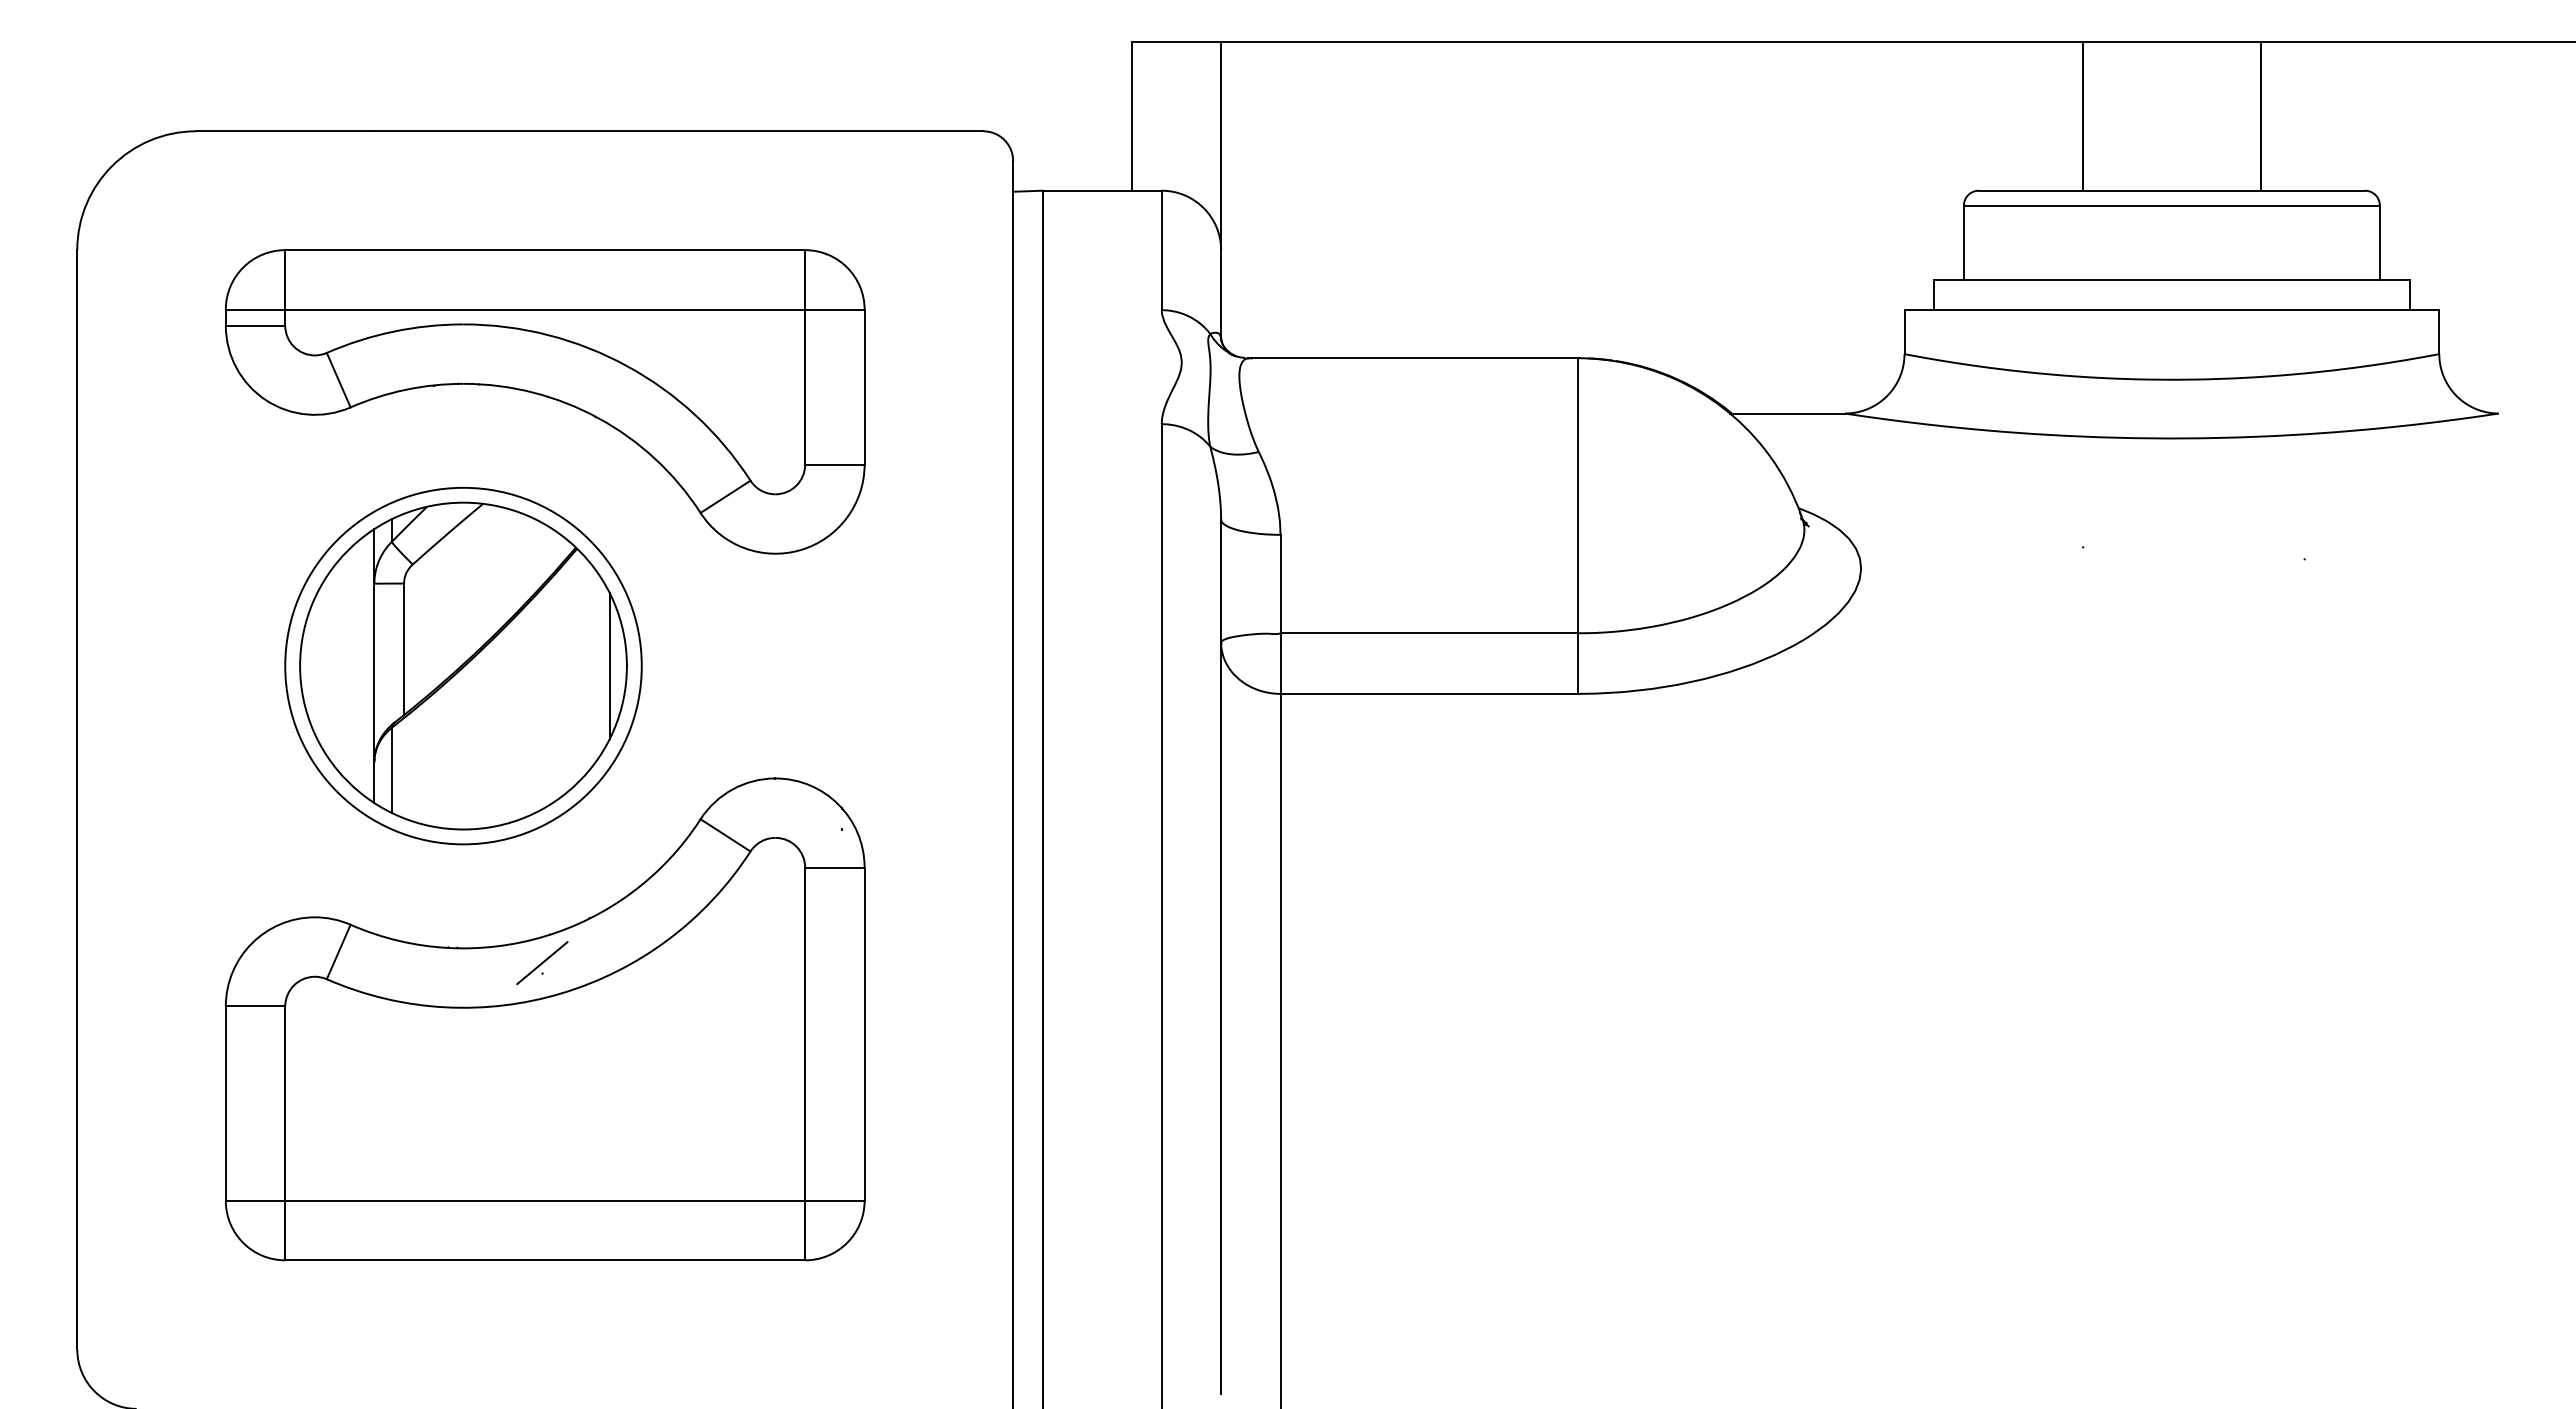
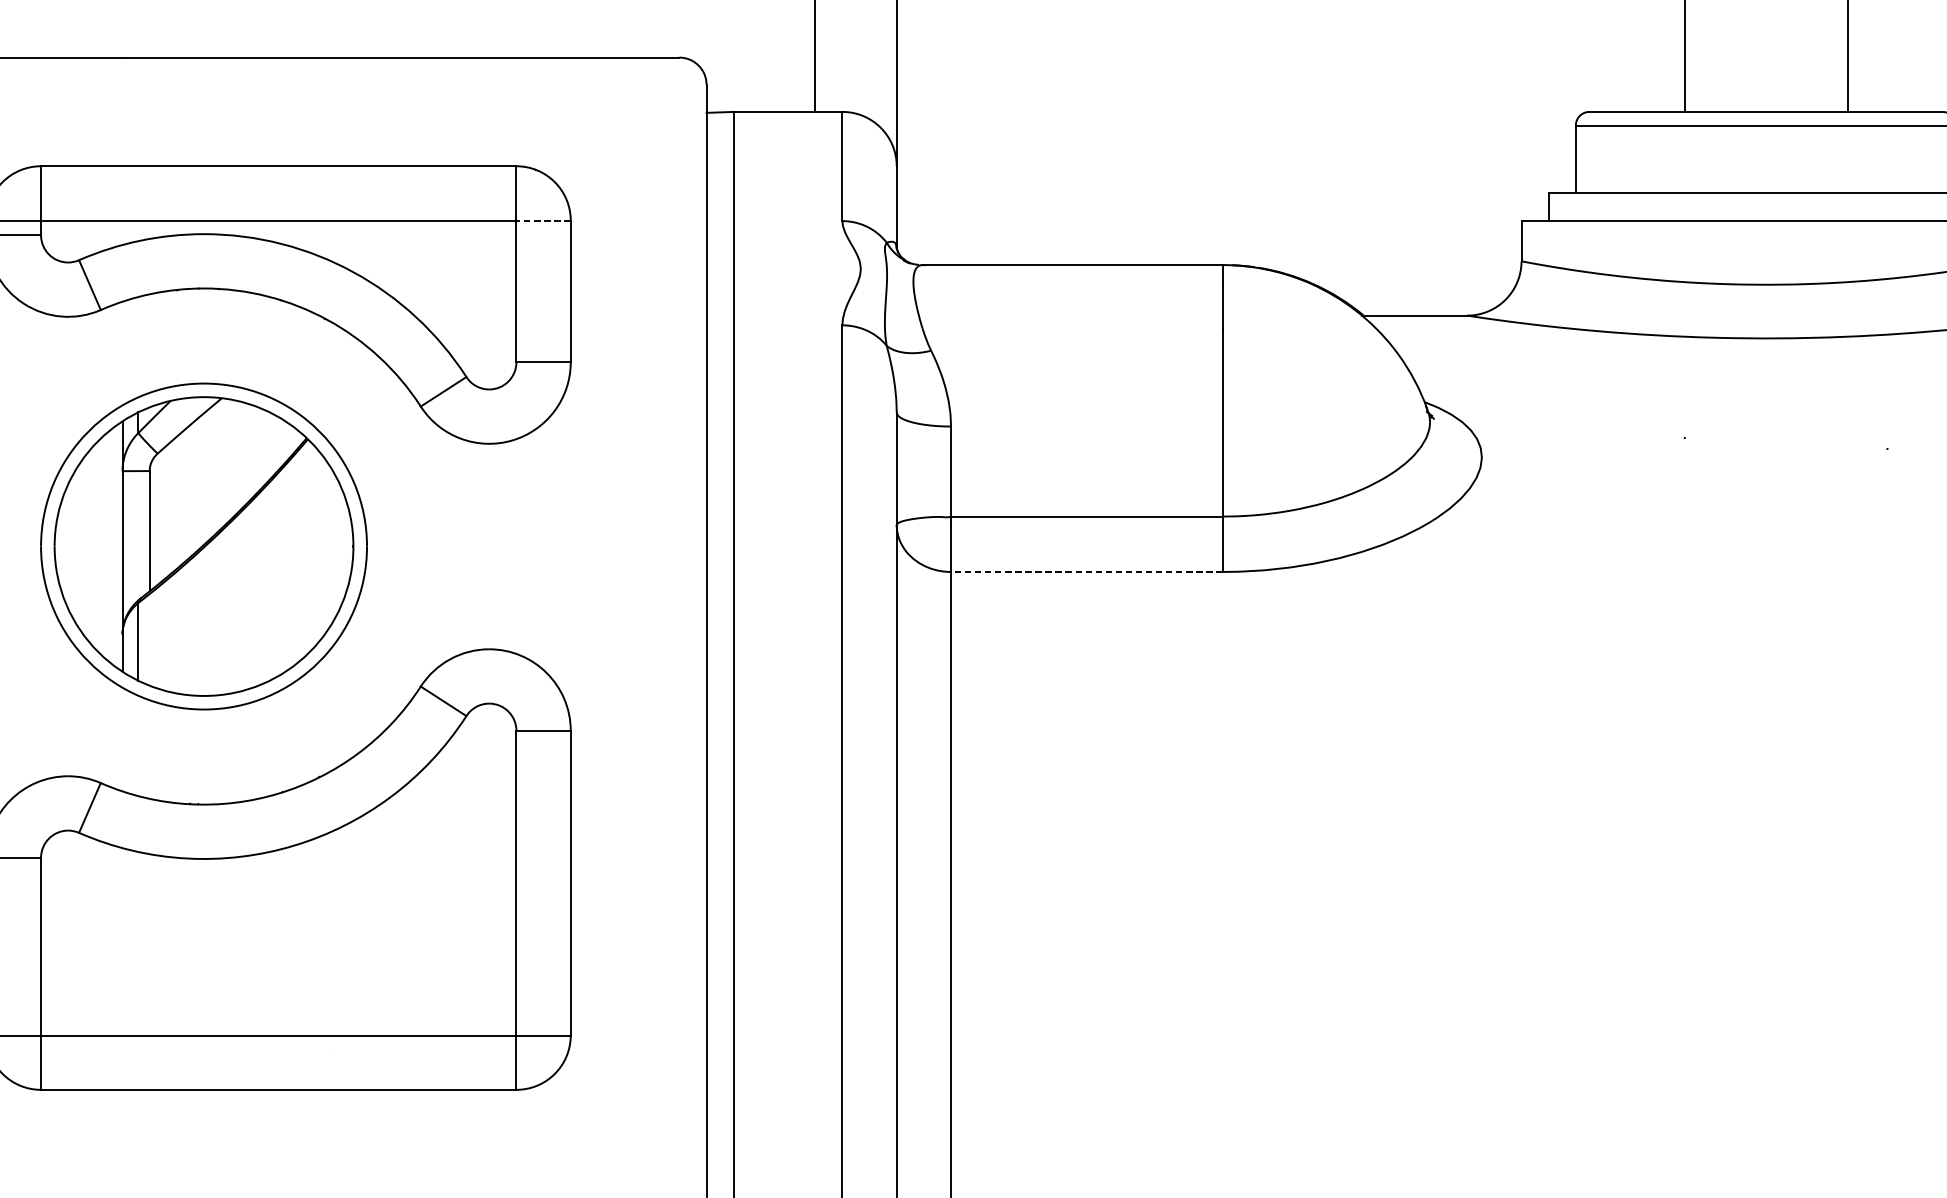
line: (834, 309) -> (543, 220), solid -> dashed
line: (609, 666) -> (337, 546), removed
line: (1429, 693) -> (1087, 571), solid -> dashed
part: (542, 963) -> (276, 818), removed

